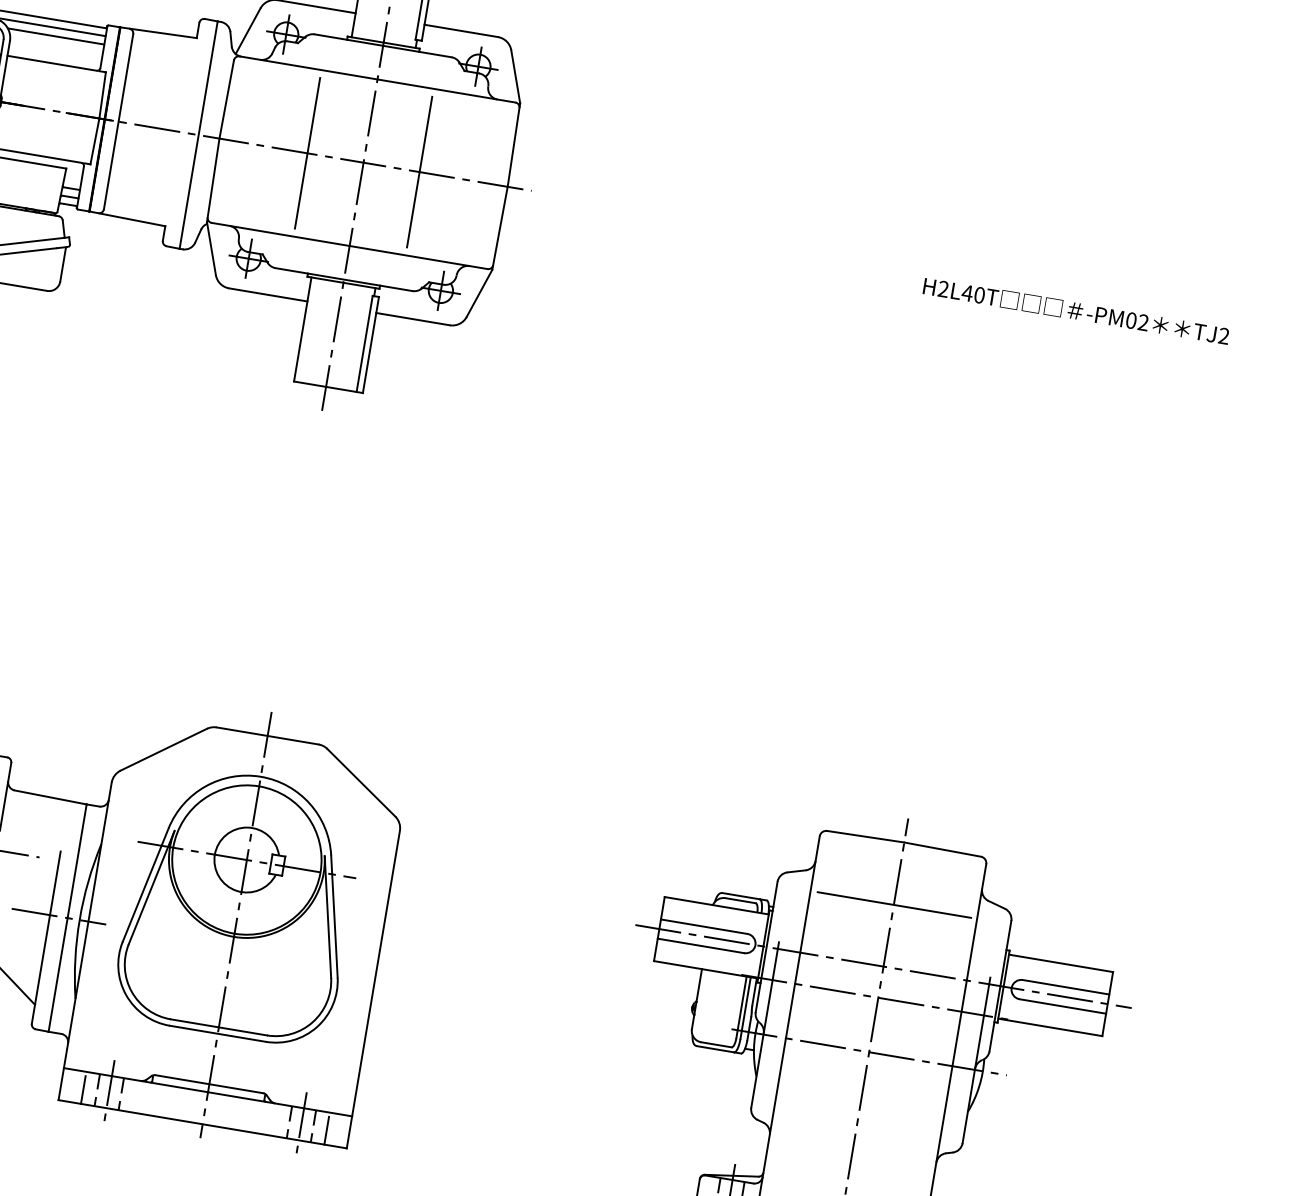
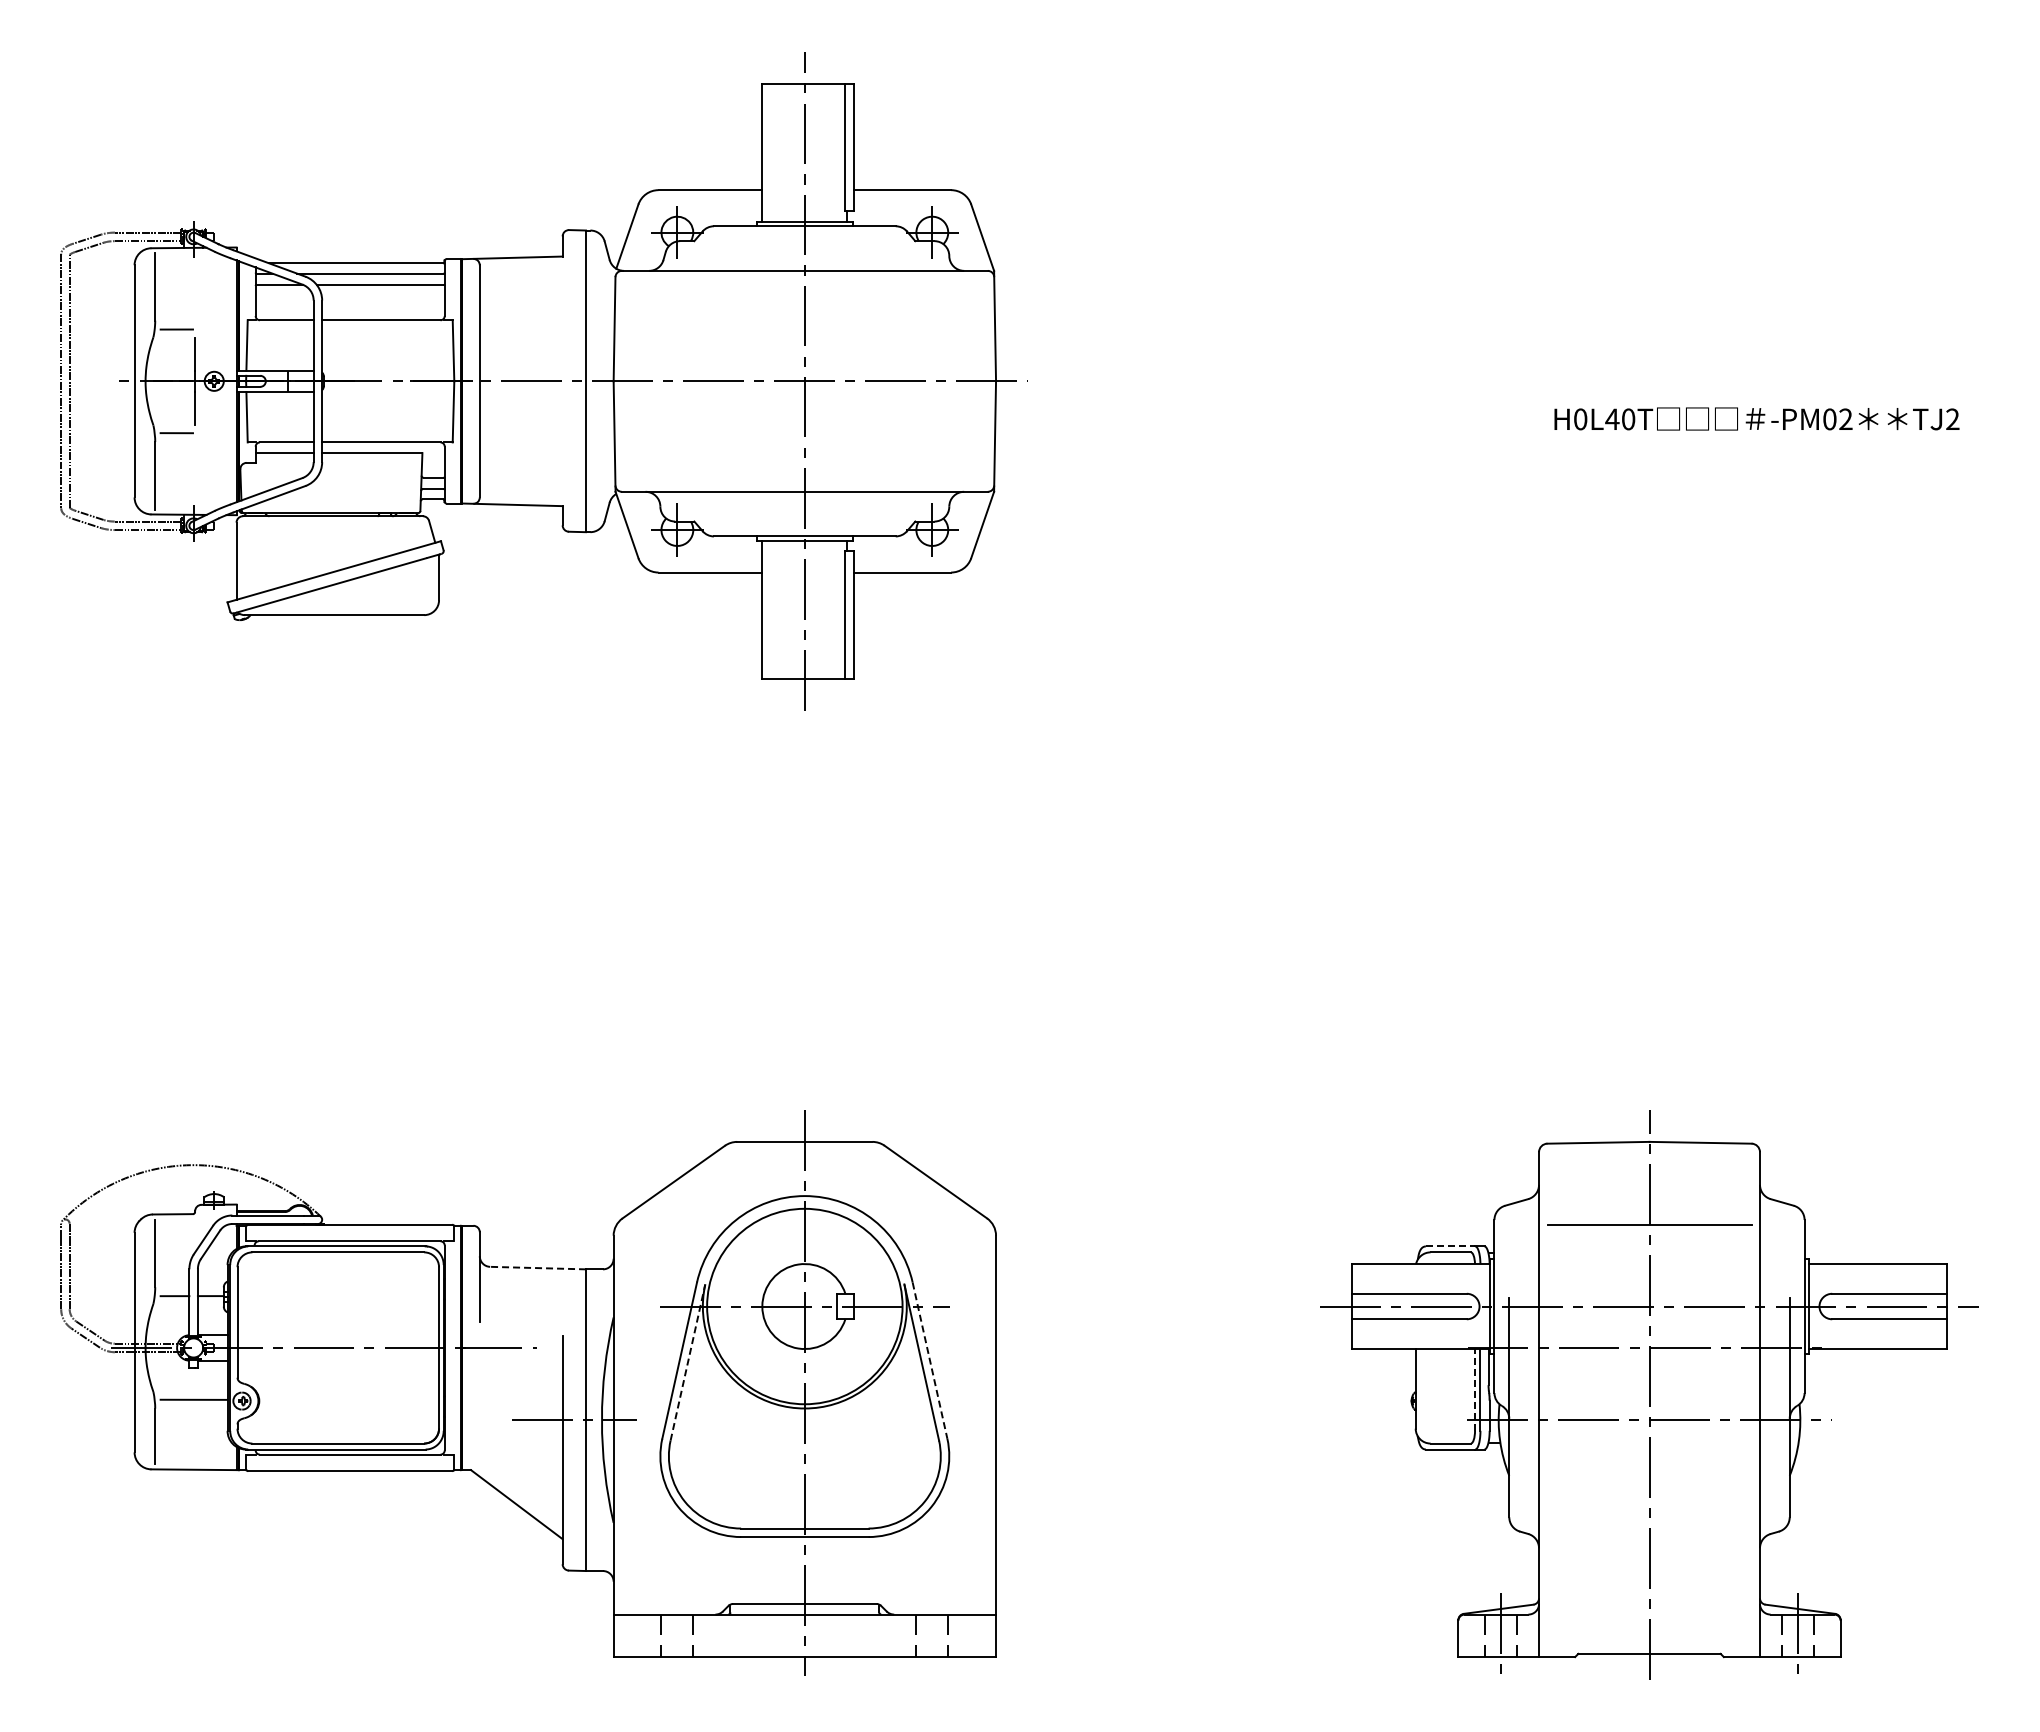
line: (307, 153) -> (730, 381), removed
line: (419, 172) -> (879, 381), removed
text: (943, 289) -> (1580, 419), H2L40T -> H0L40T
line: (50, 797) -> (538, 1268), solid -> dashed
line: (152, 887) -> (688, 1362), solid -> dashed
line: (741, 896) -> (1450, 1246), solid -> dashed
line: (334, 917) -> (930, 1361), solid -> dashed
line: (741, 1007) -> (1475, 1389), solid -> dashed
line: (83, 1089) -> (643, 1638), removed
line: (109, 1091) -> (677, 1635), removed
line: (301, 1124) -> (932, 1635), removed
line: (326, 1130) -> (966, 1638), removed

